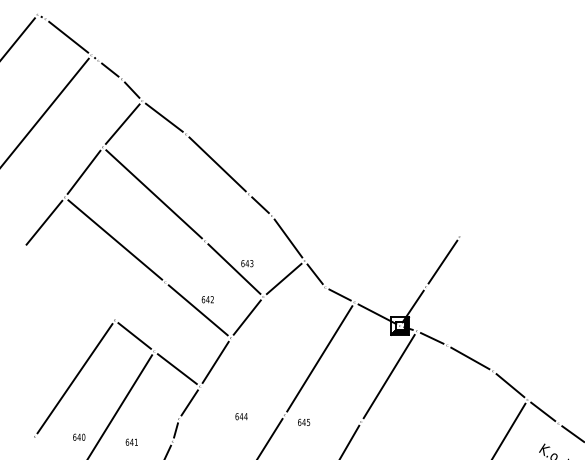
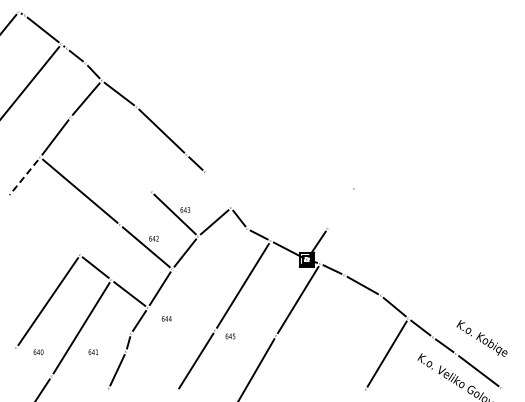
line: (154, 193) -> (111, 154), removed
line: (43, 222) -> (23, 177), solid -> dashed
line: (288, 239) -> (218, 190), removed
line: (442, 261) -> (340, 208), removed
text: (241, 416) -> (166, 318), moved
text: (79, 437) -> (38, 352), moved

